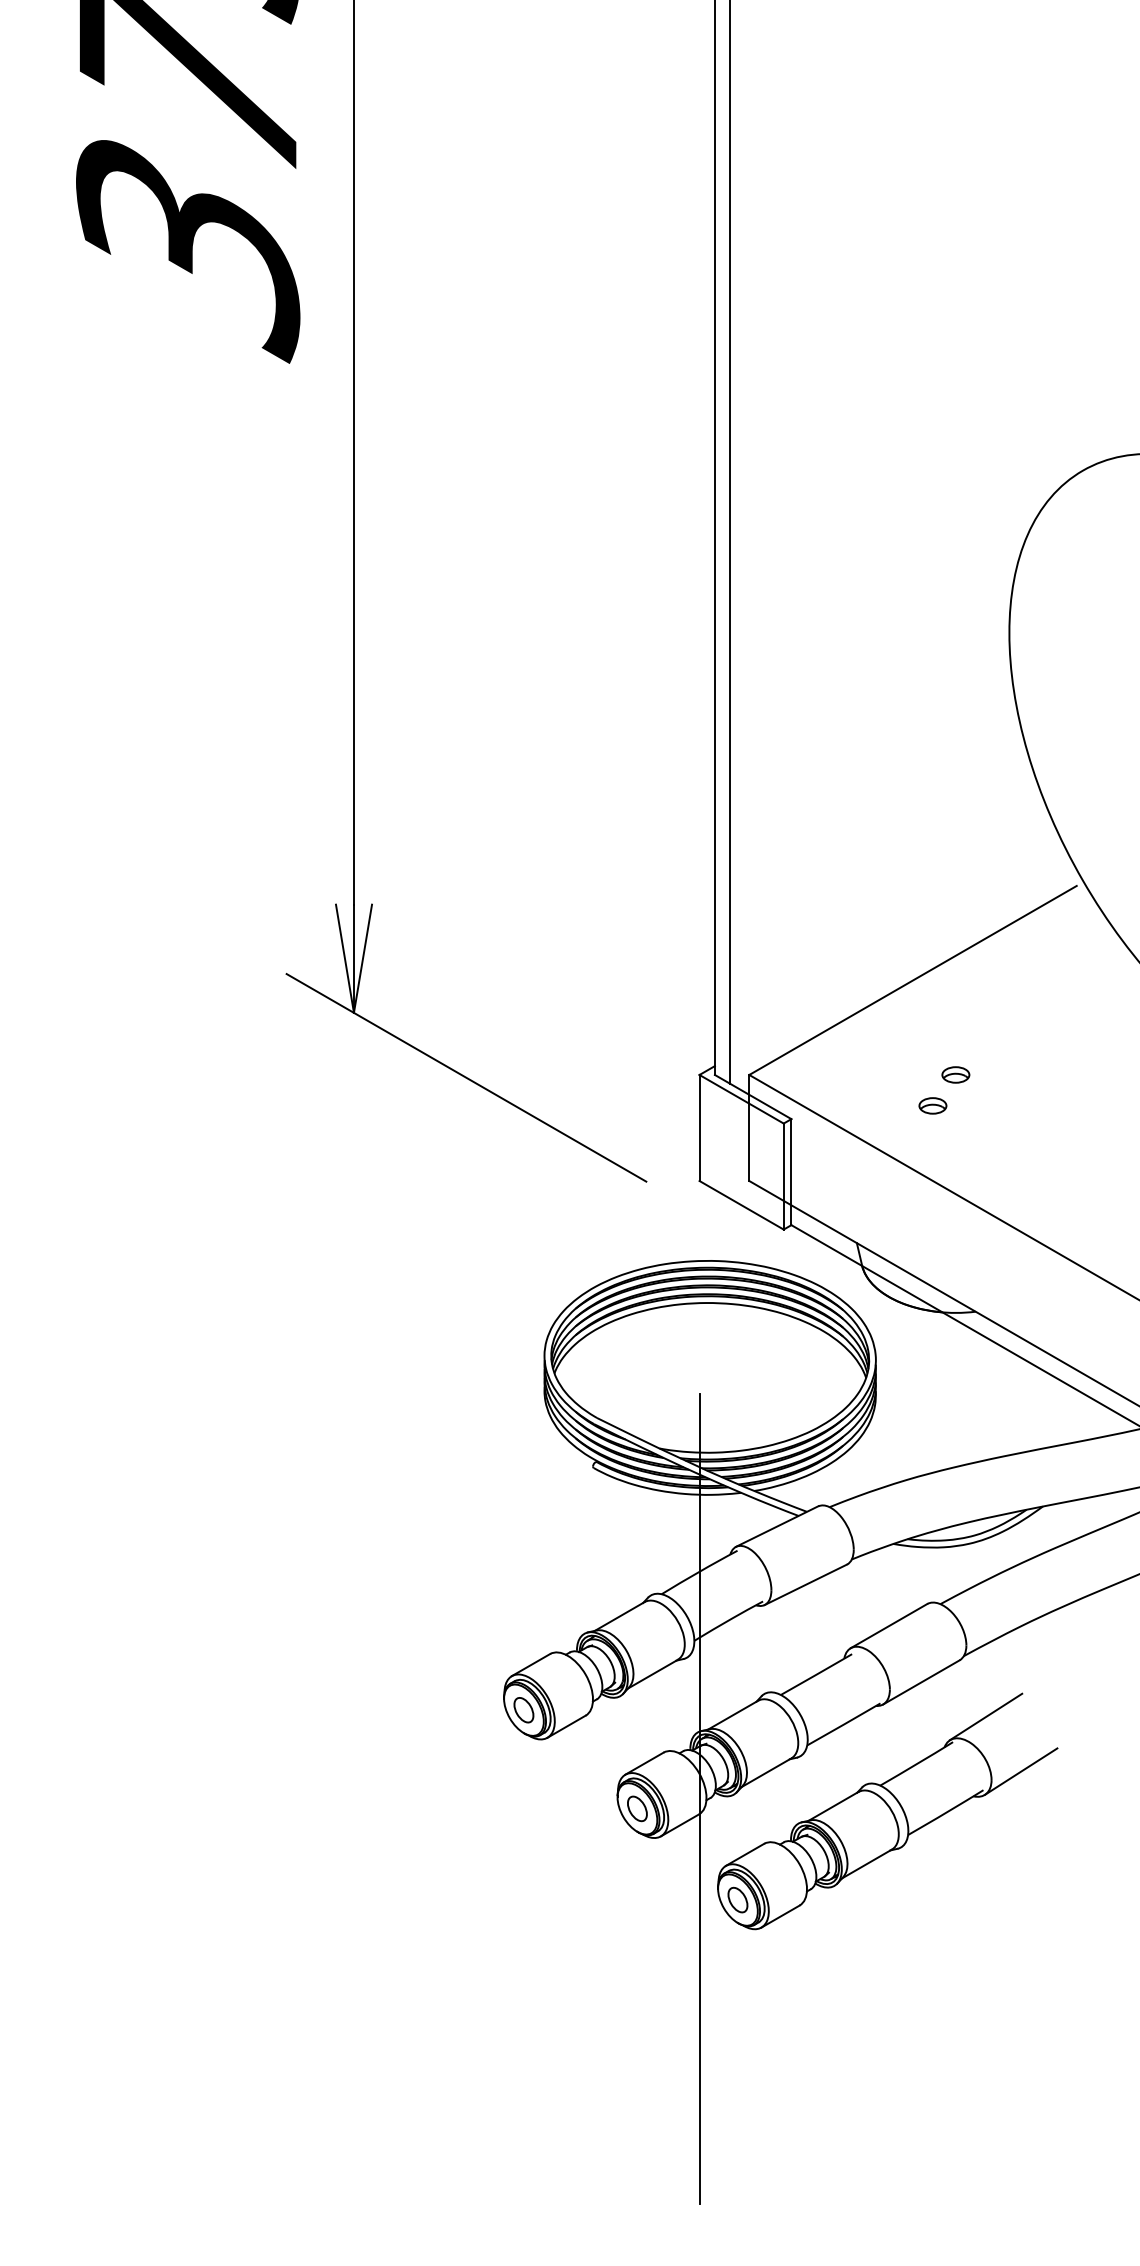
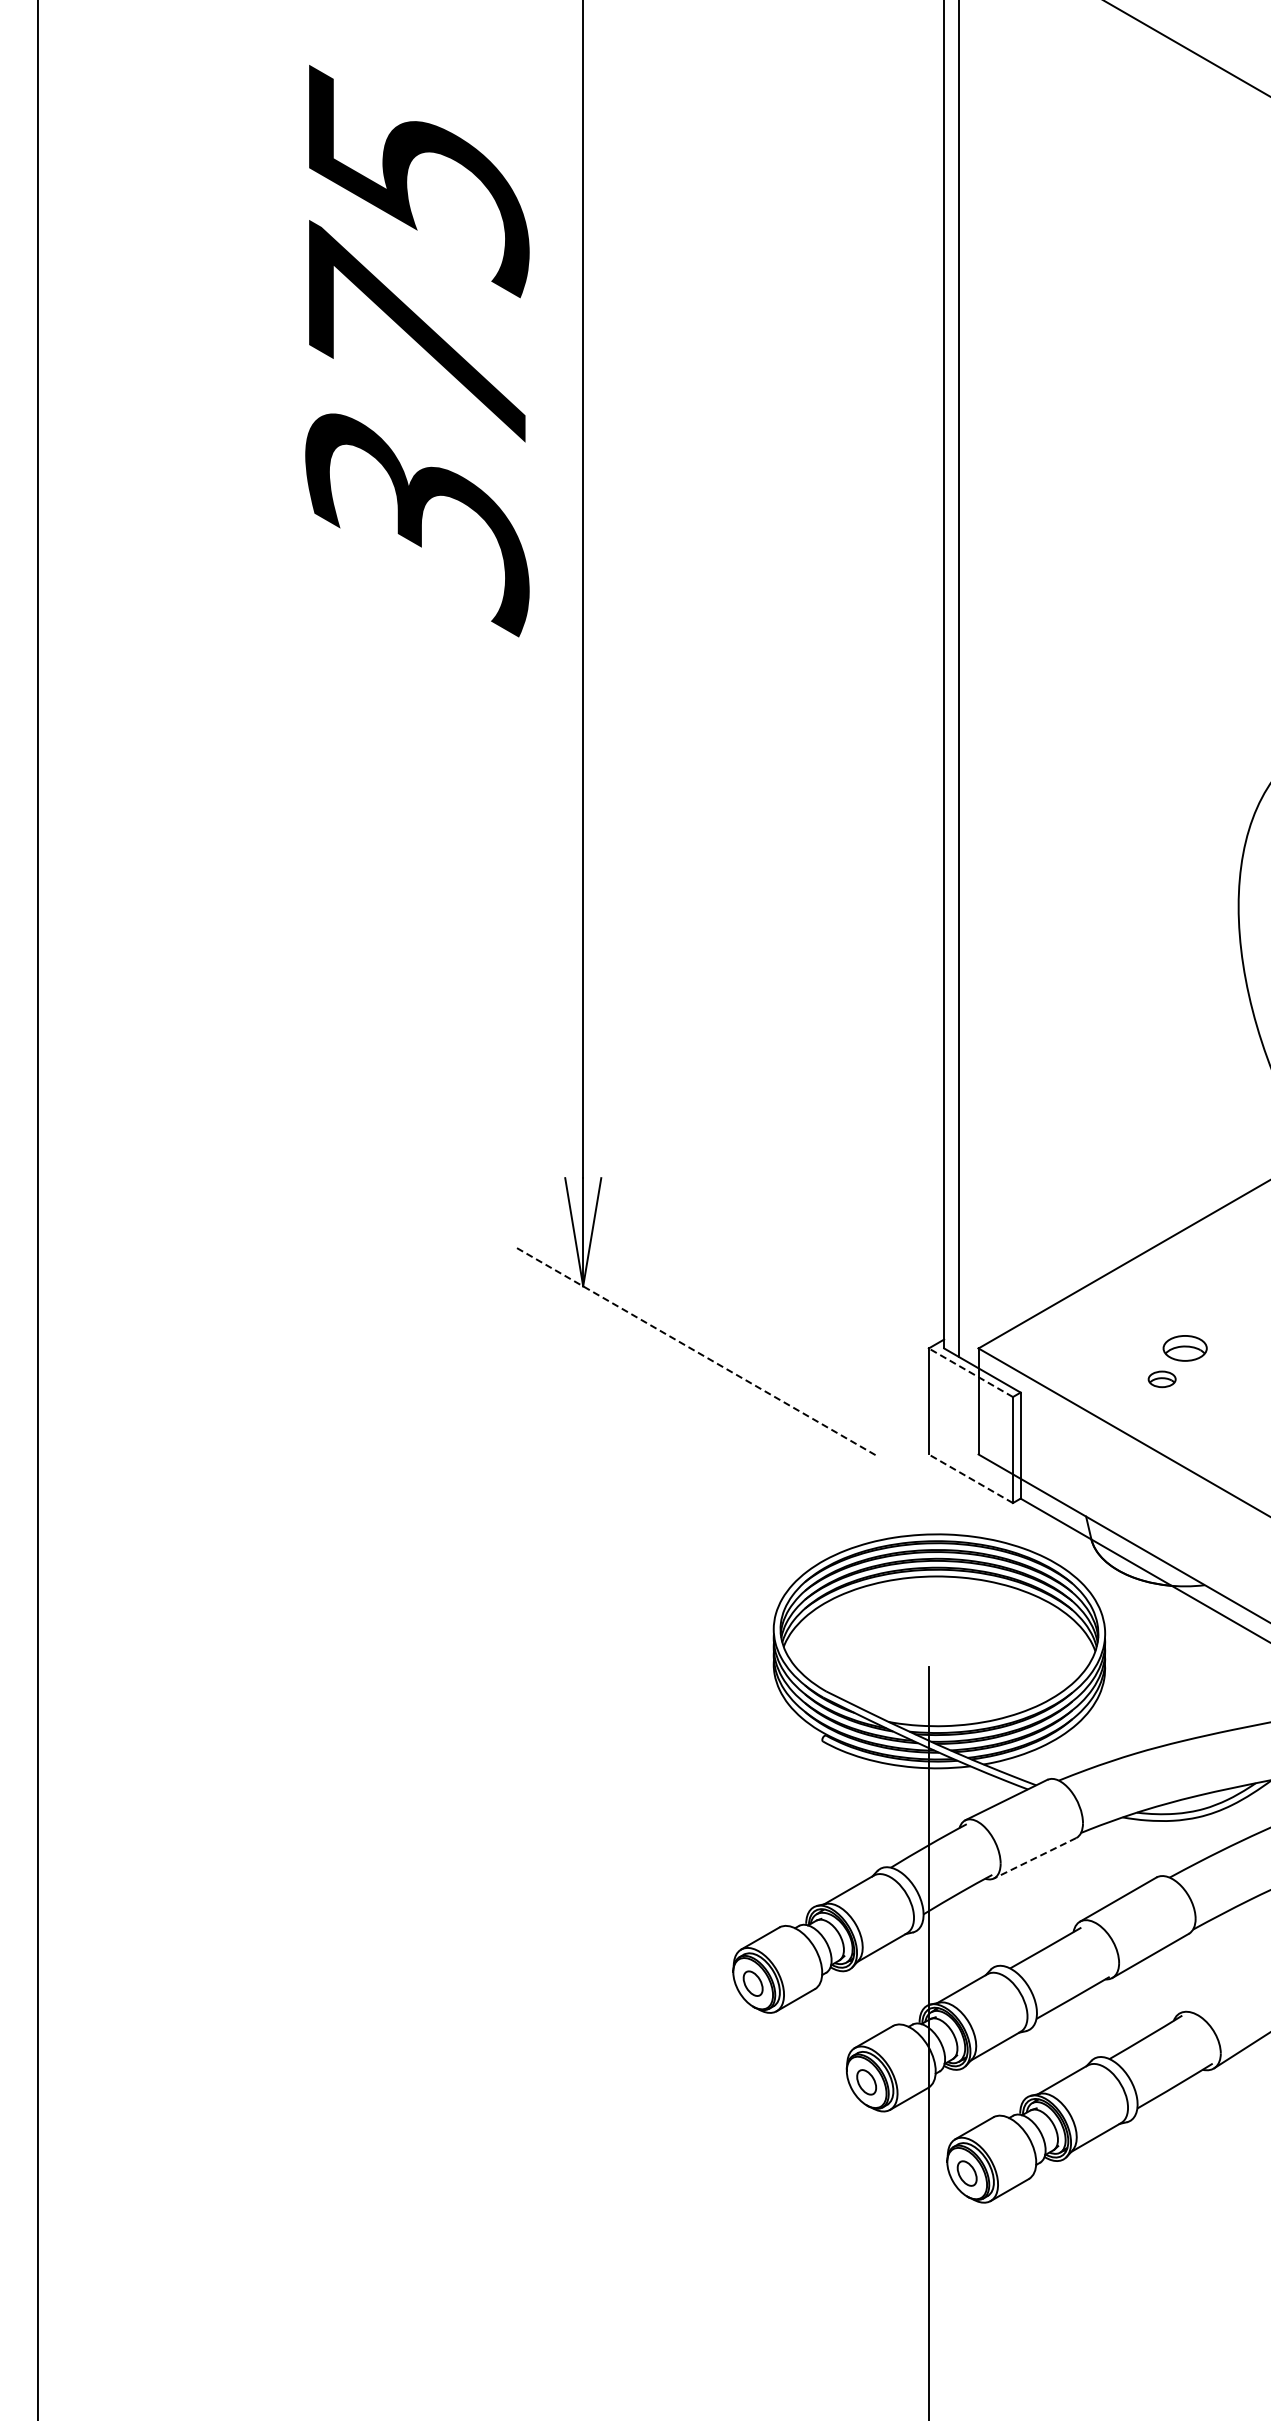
part: (955, 1075) -> (1184, 1348), size x1.6
line: (466, 1078) -> (695, 1351), solid -> dashed
line: (741, 1099) -> (970, 1372), solid -> dashed
line: (741, 1205) -> (970, 1478), solid -> dashed
line: (806, 1585) -> (1035, 1858), solid -> dashed
line: (986, 1717) -> (1215, 1990), removed

